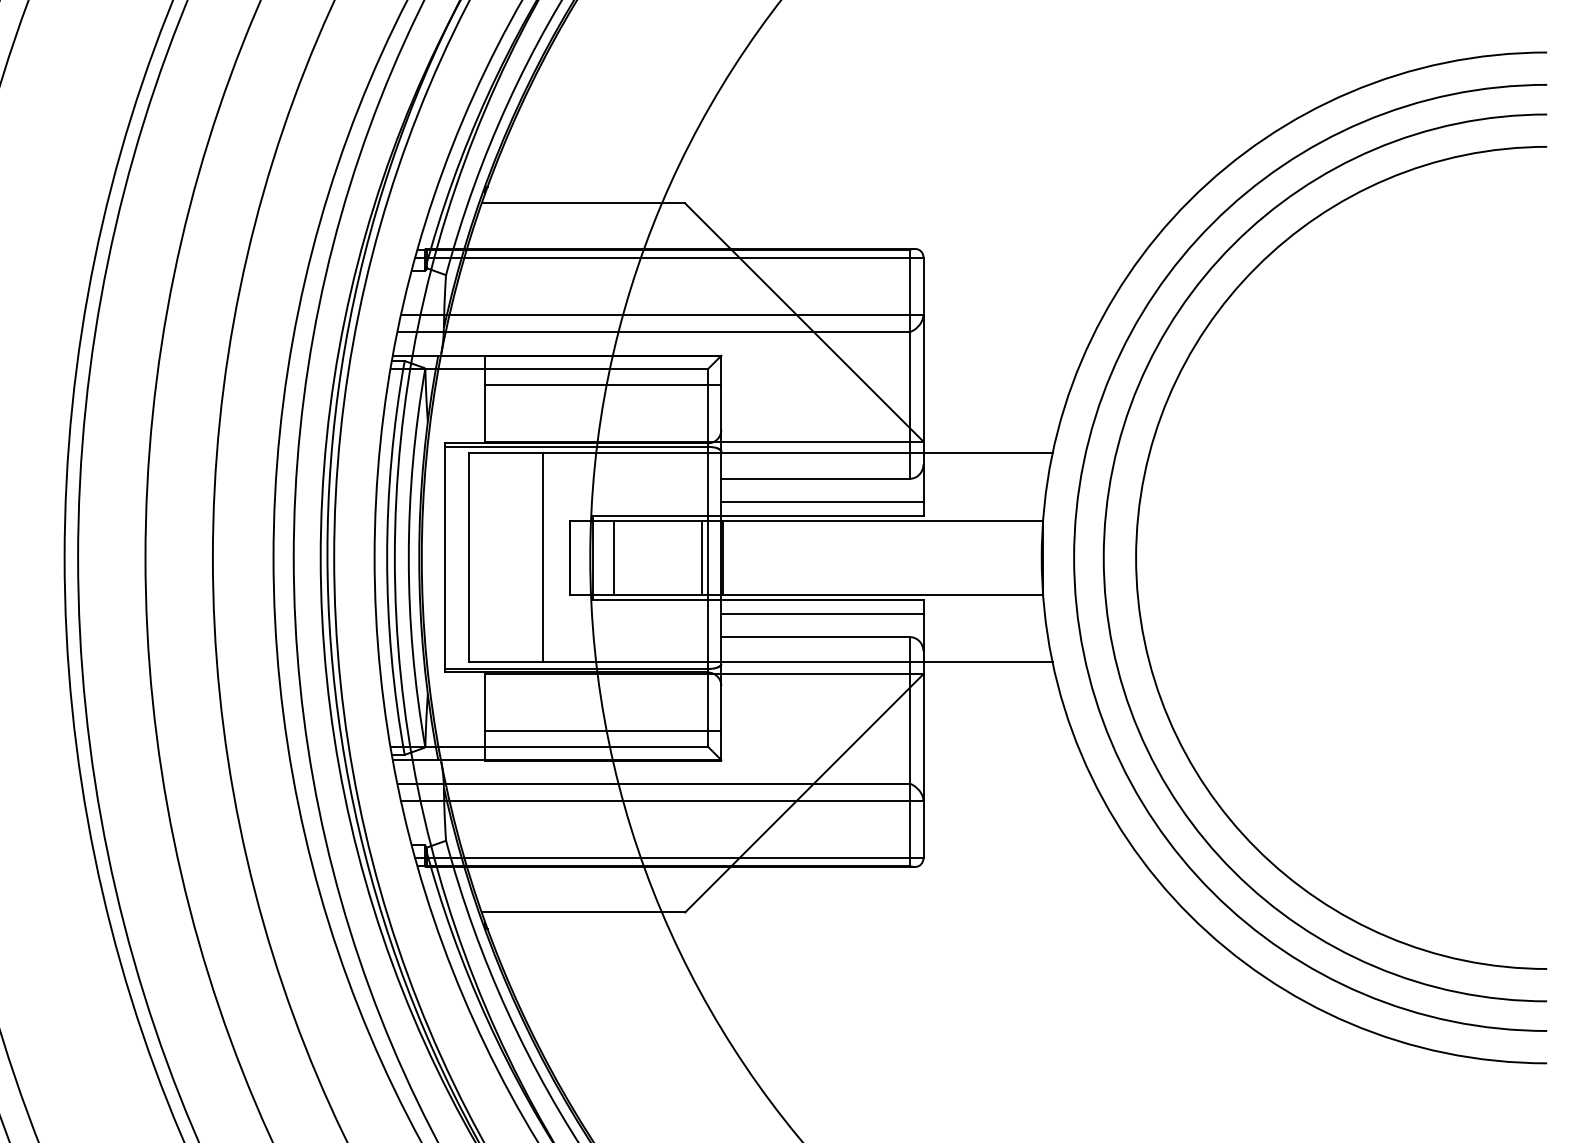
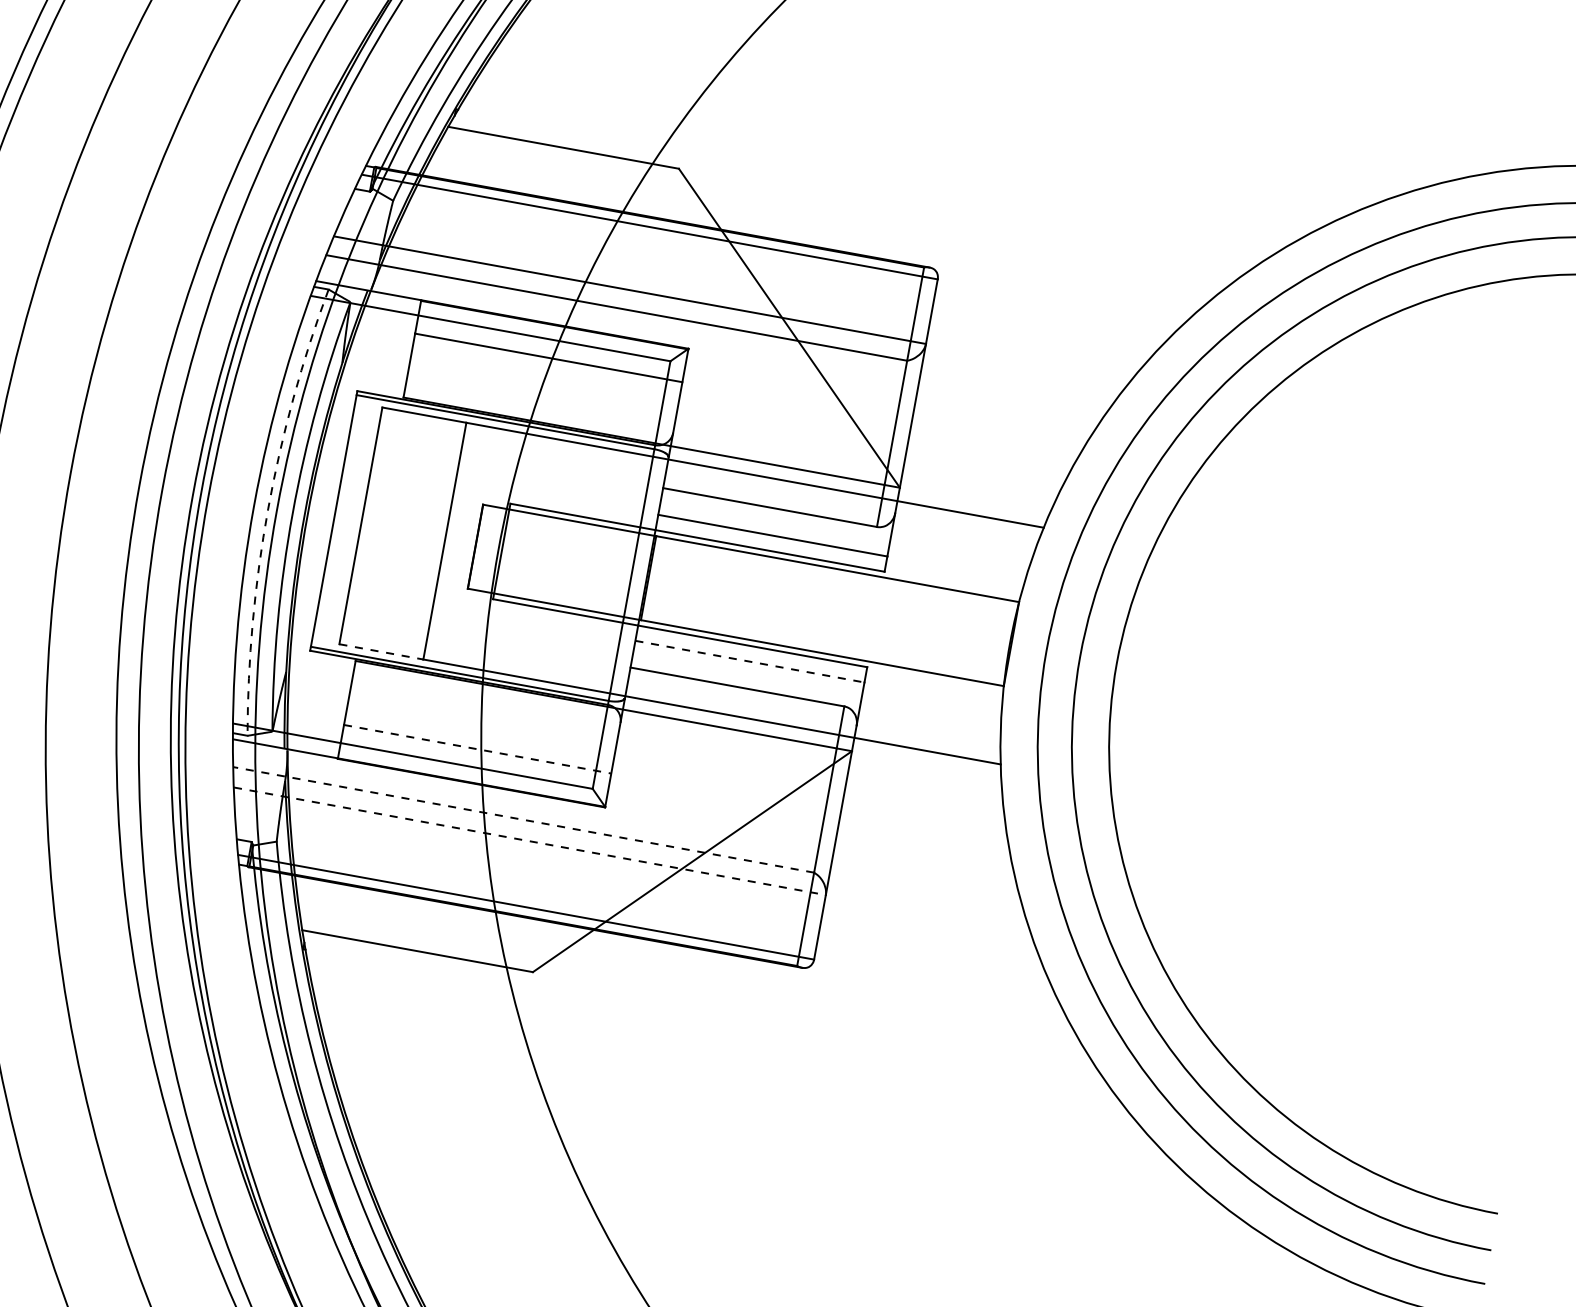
arc: (387, 557) -> (268, 508), solid -> dashed
line: (613, 557) -> (524, 555), removed
line: (701, 557) -> (624, 573), removed
line: (822, 613) -> (750, 661), solid -> dashed
line: (506, 662) -> (381, 652), solid -> dashed
line: (603, 730) -> (477, 749), solid -> dashed
line: (653, 783) -> (523, 819), solid -> dashed
line: (662, 801) -> (530, 841), solid -> dashed

